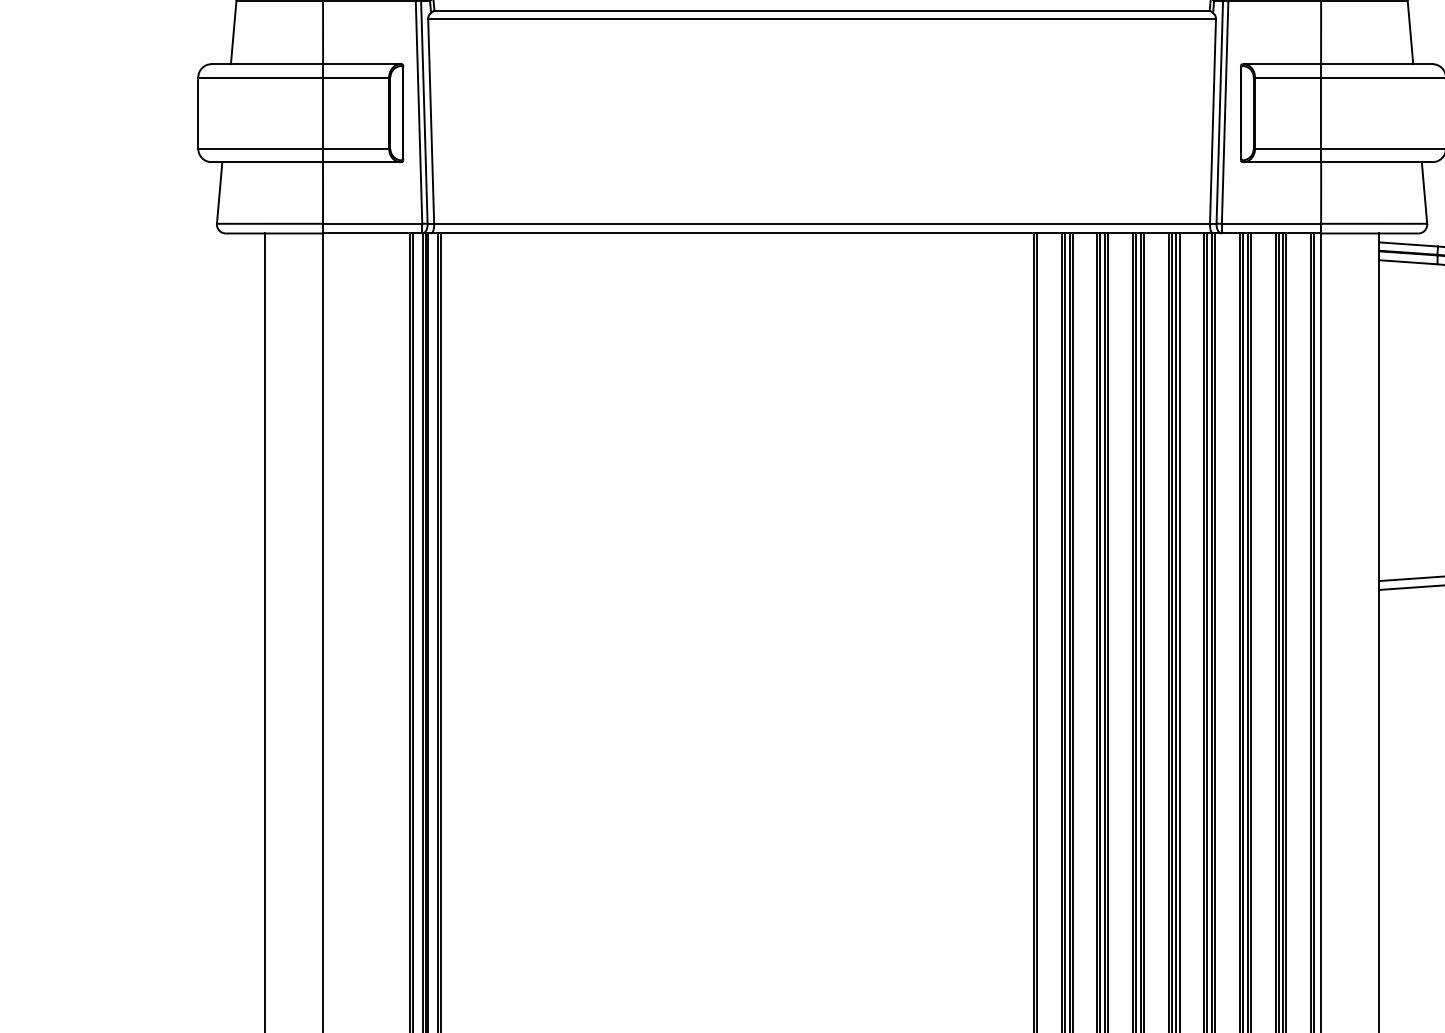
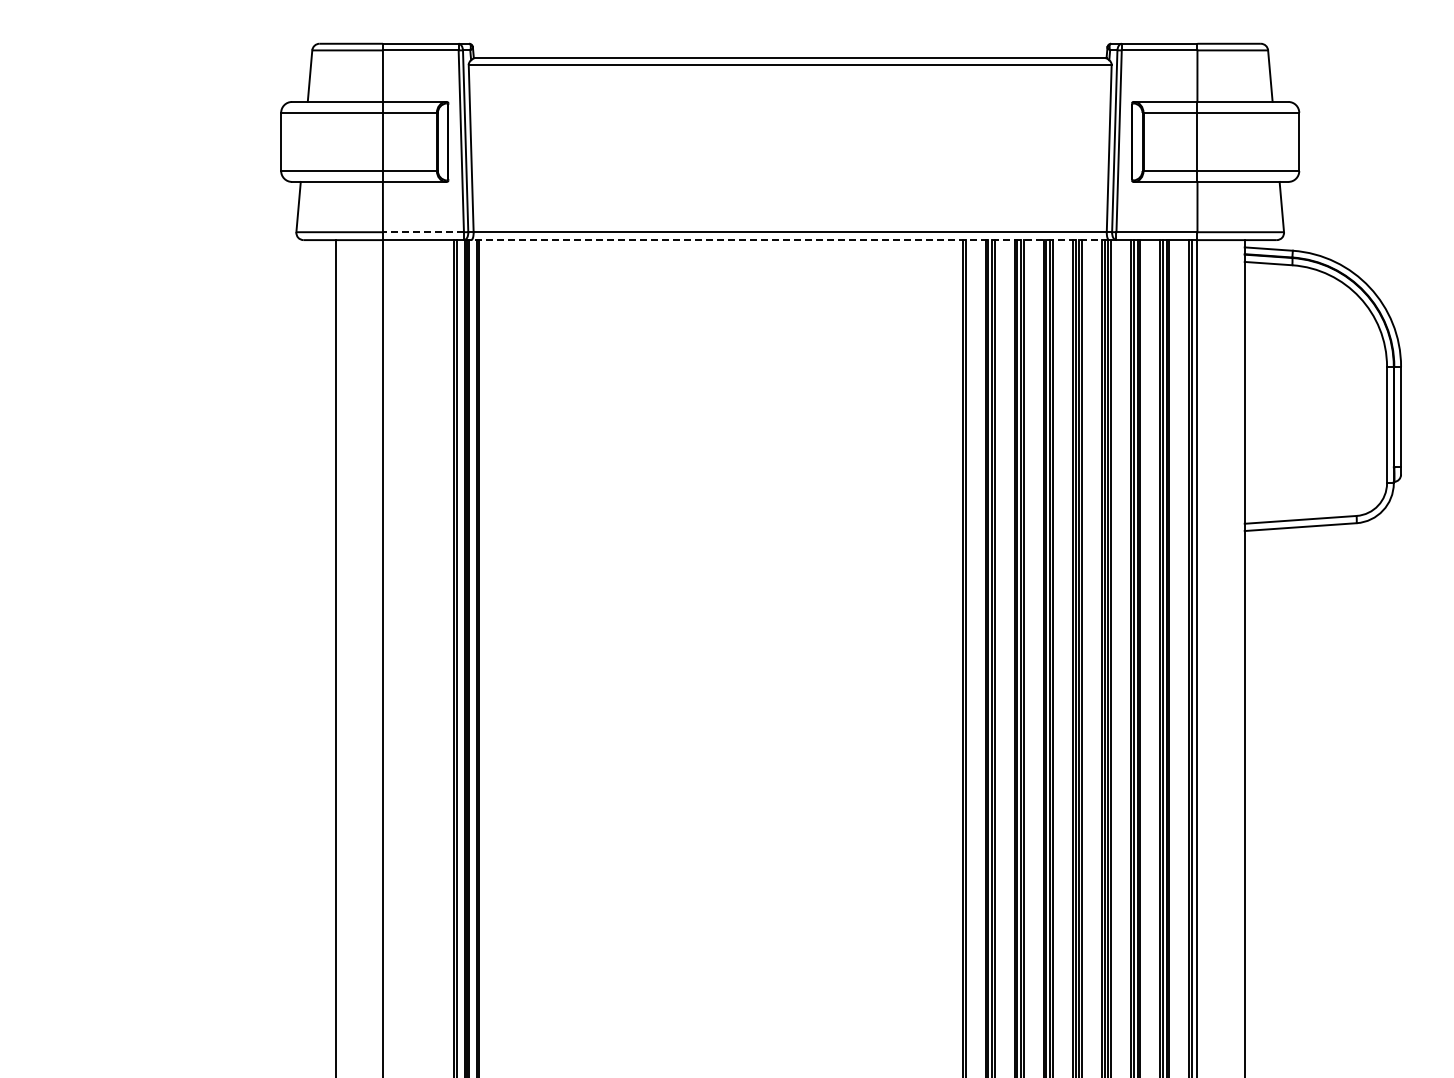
line: (371, 224) -> (422, 232), solid -> dashed
line: (822, 233) -> (790, 240), solid -> dashed

